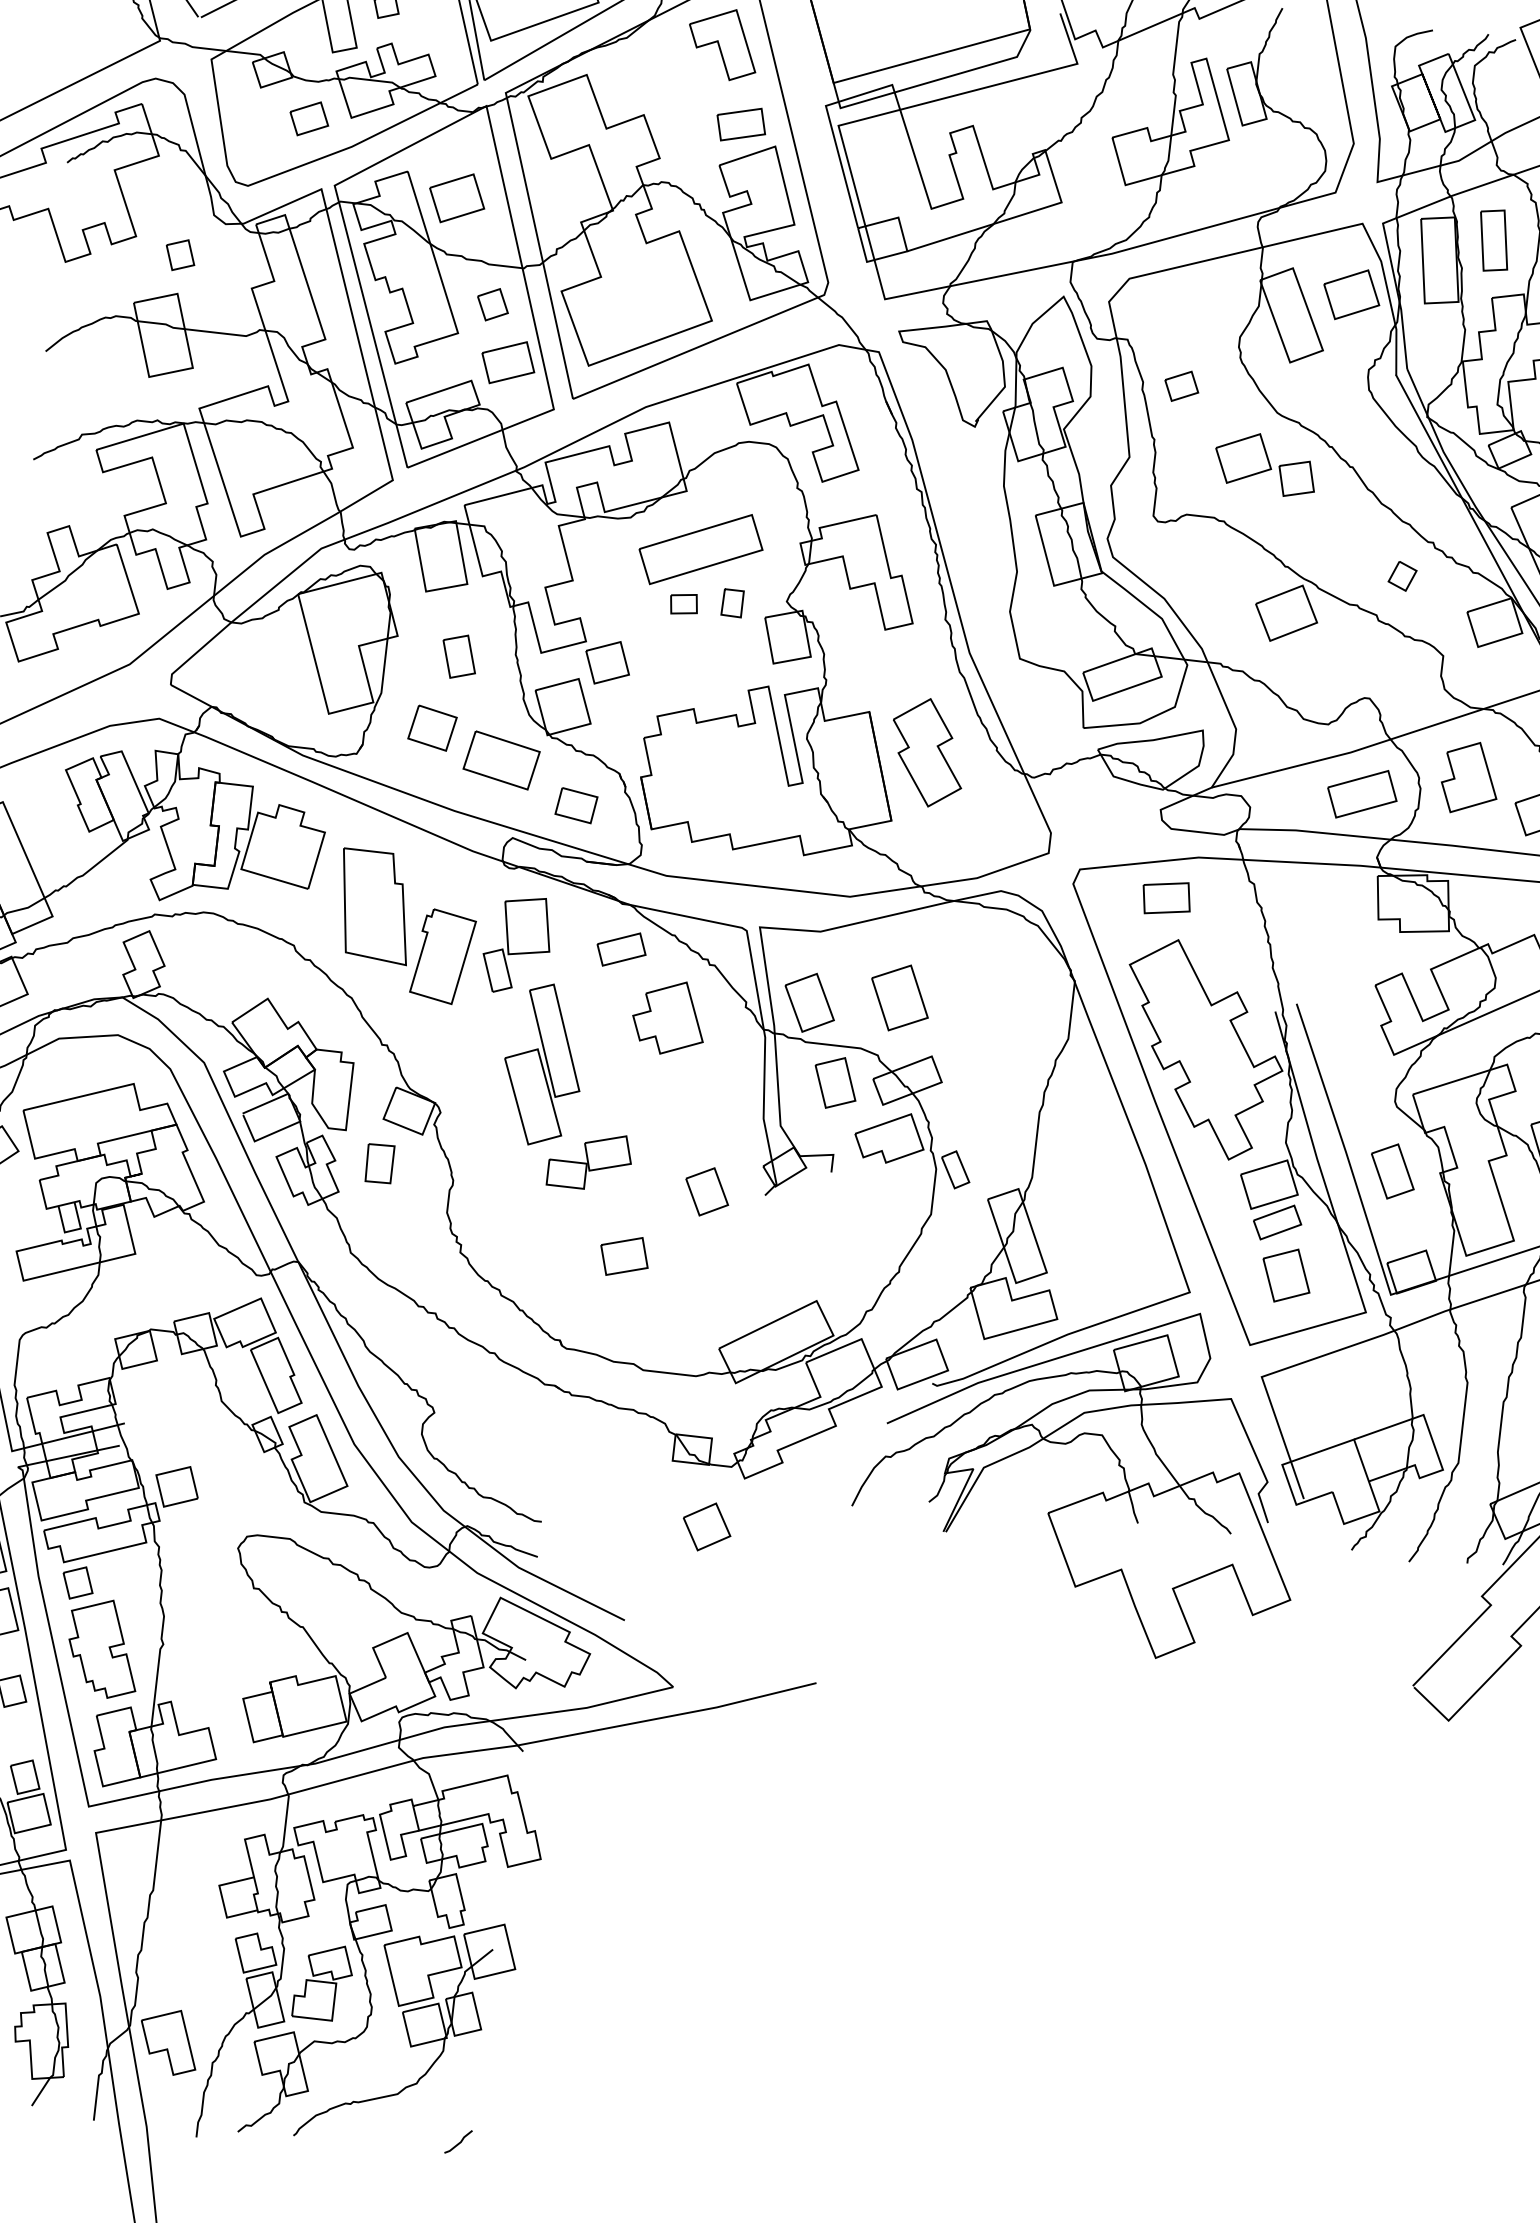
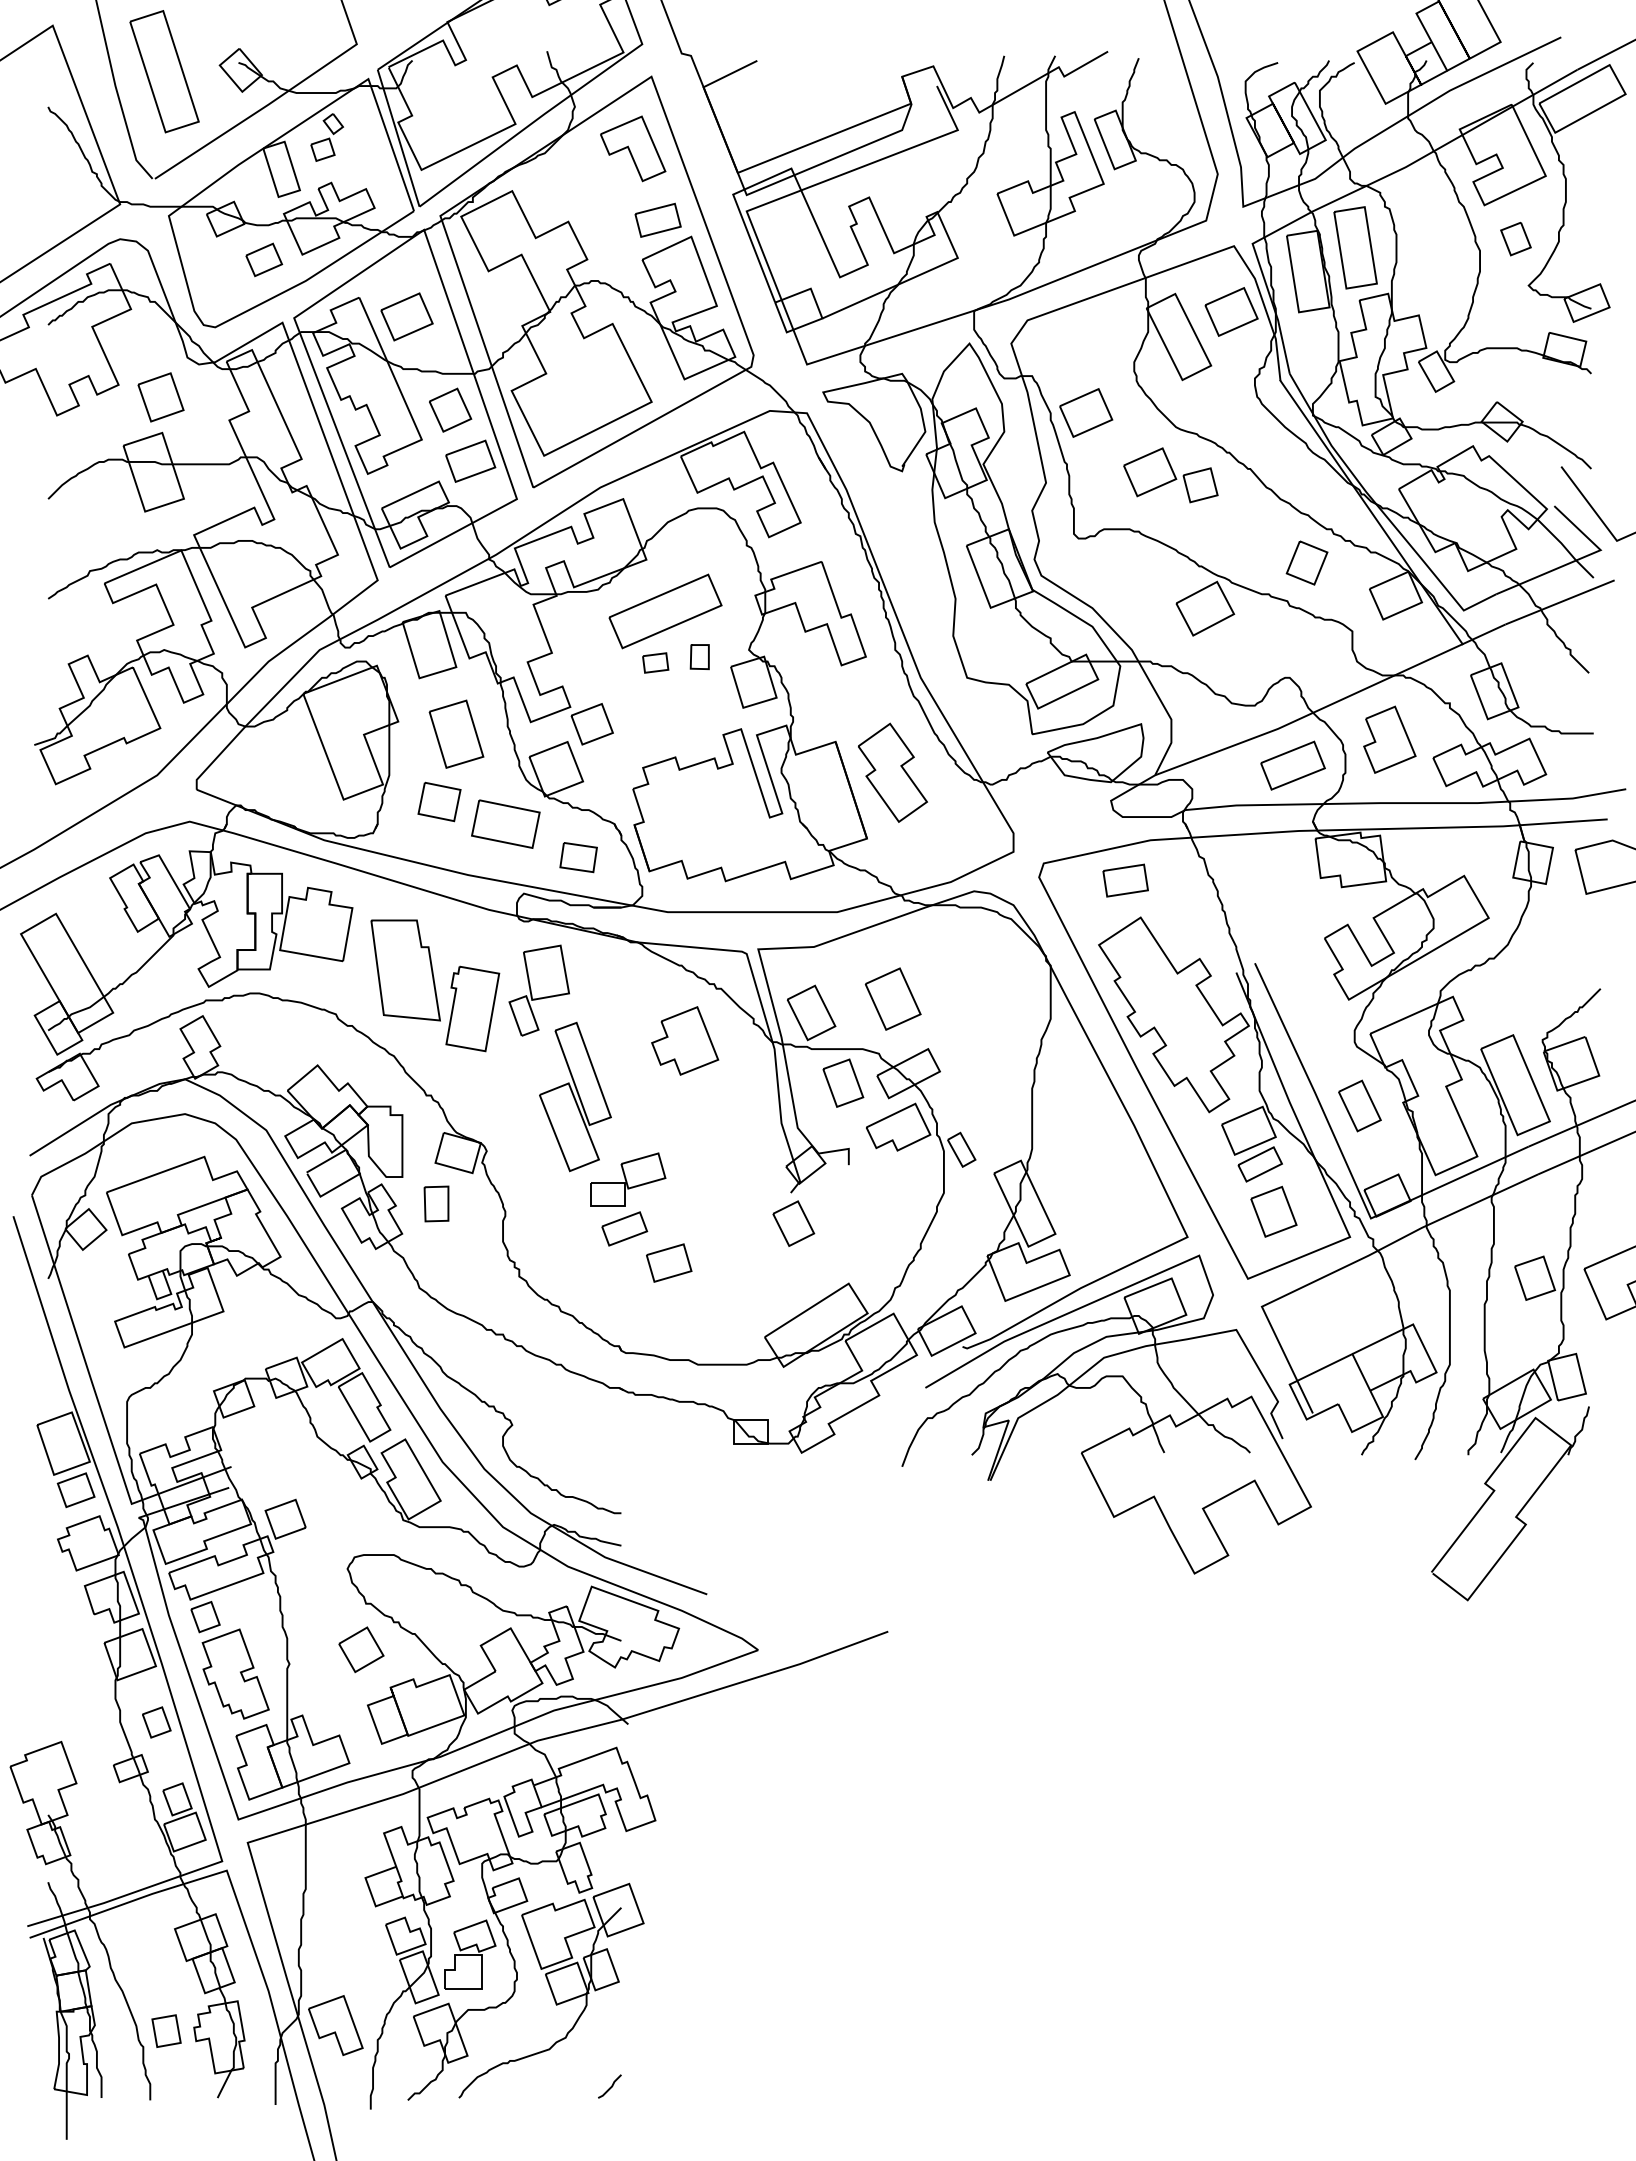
part: (1494, 240) -> (1355, 247), size x1.43
part: (179, 255) -> (160, 397), size x1.67
part: (492, 304) -> (450, 409), size x1.43
part: (1182, 385) -> (1086, 412), size x1.67
part: (1402, 575) -> (1306, 562), size x1.67
part: (459, 656) -> (456, 733), size x1.67
part: (621, 949) -> (624, 1228), moved
part: (706, 1191) -> (793, 1223), moved
part: (707, 1526) -> (361, 1649), moved

